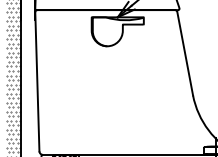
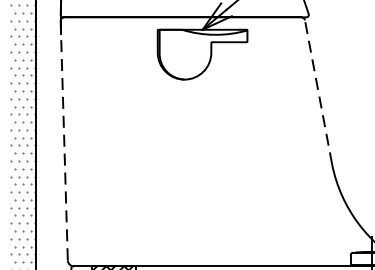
line: (185, 53) -> (319, 91), solid -> dashed
line: (37, 81) -> (64, 140), solid -> dashed

